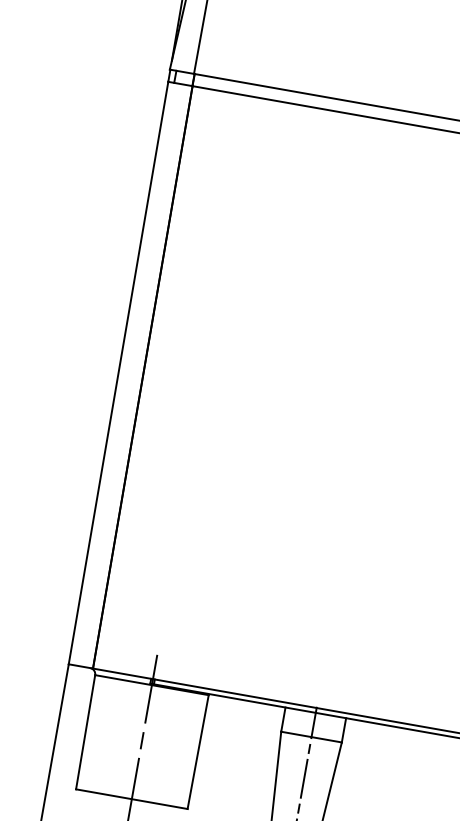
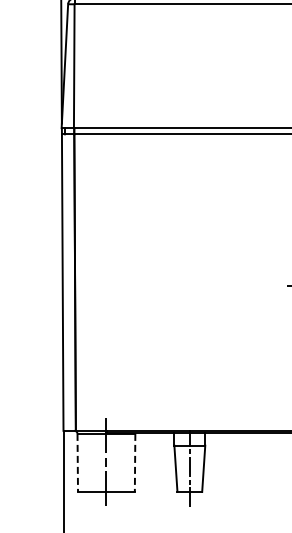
line: (84, 733) -> (77, 463), solid -> dashed
line: (198, 753) -> (135, 463), solid -> dashed

